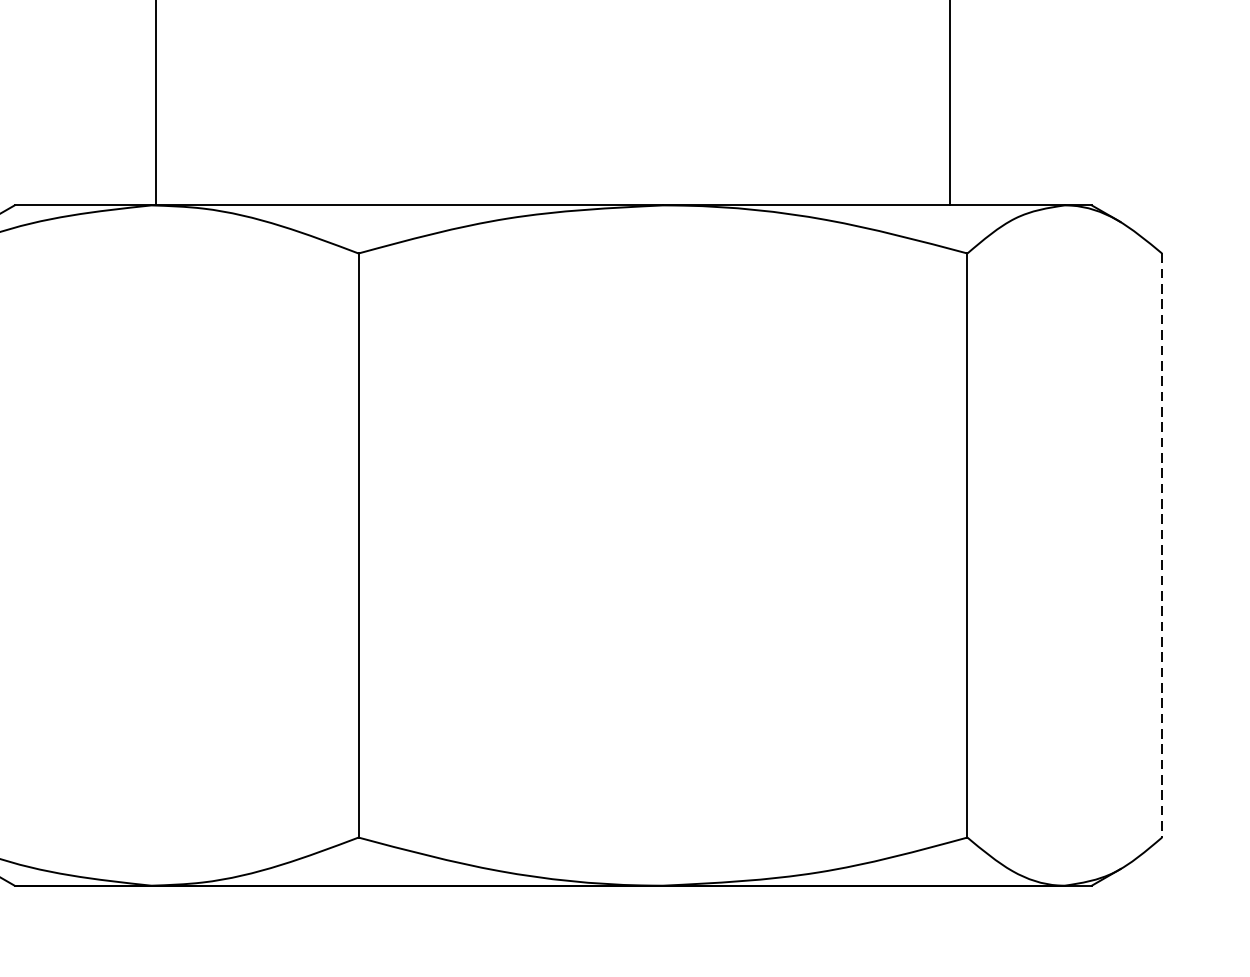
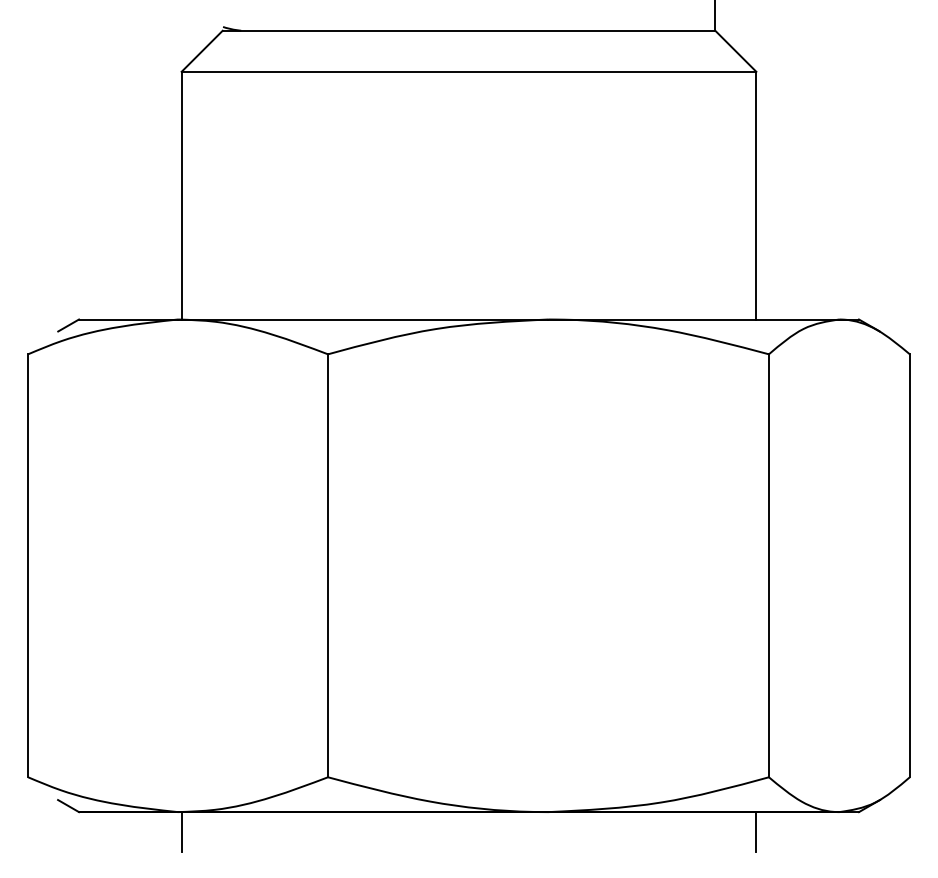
line: (1161, 546) -> (909, 566), dashed -> solid
line: (156, 912) -> (181, 831), added
line: (950, 912) -> (756, 831), added

